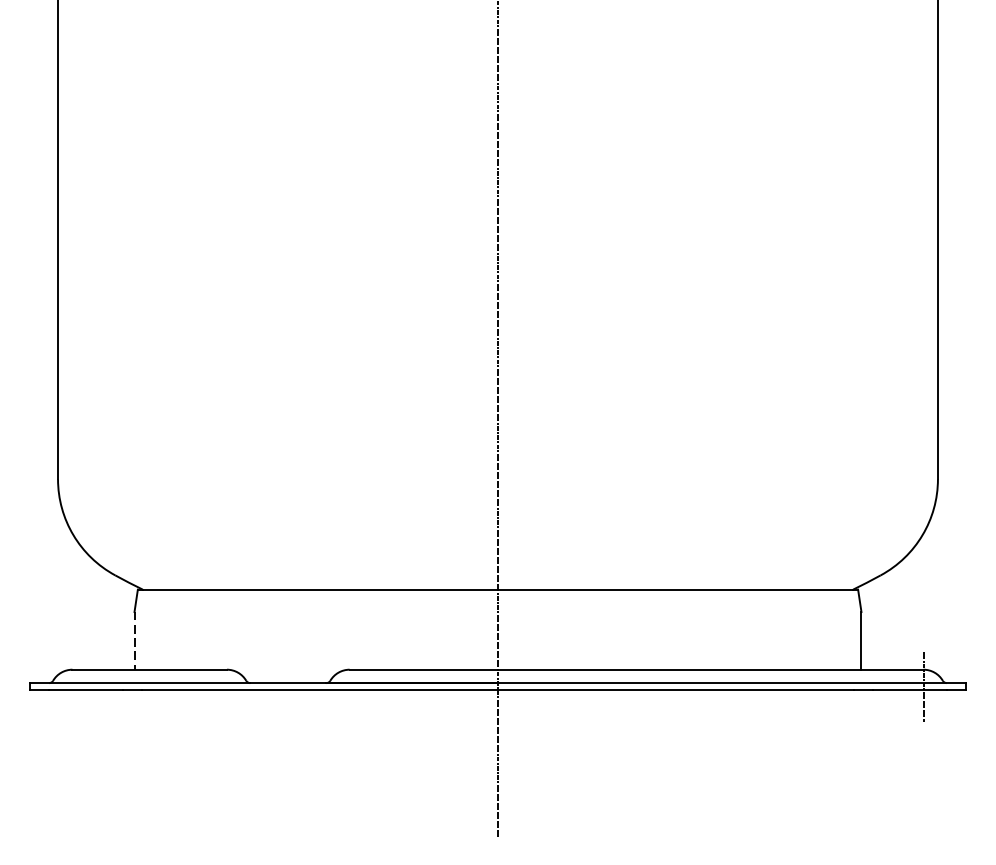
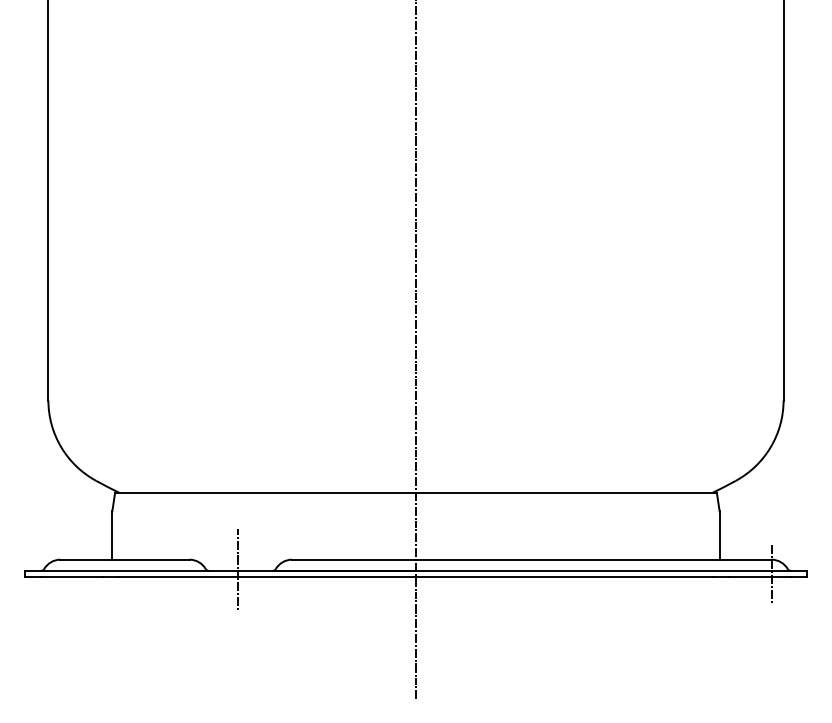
line: (134, 641) -> (112, 536), dashed -> solid
line: (285, 682) -> (238, 570), added

